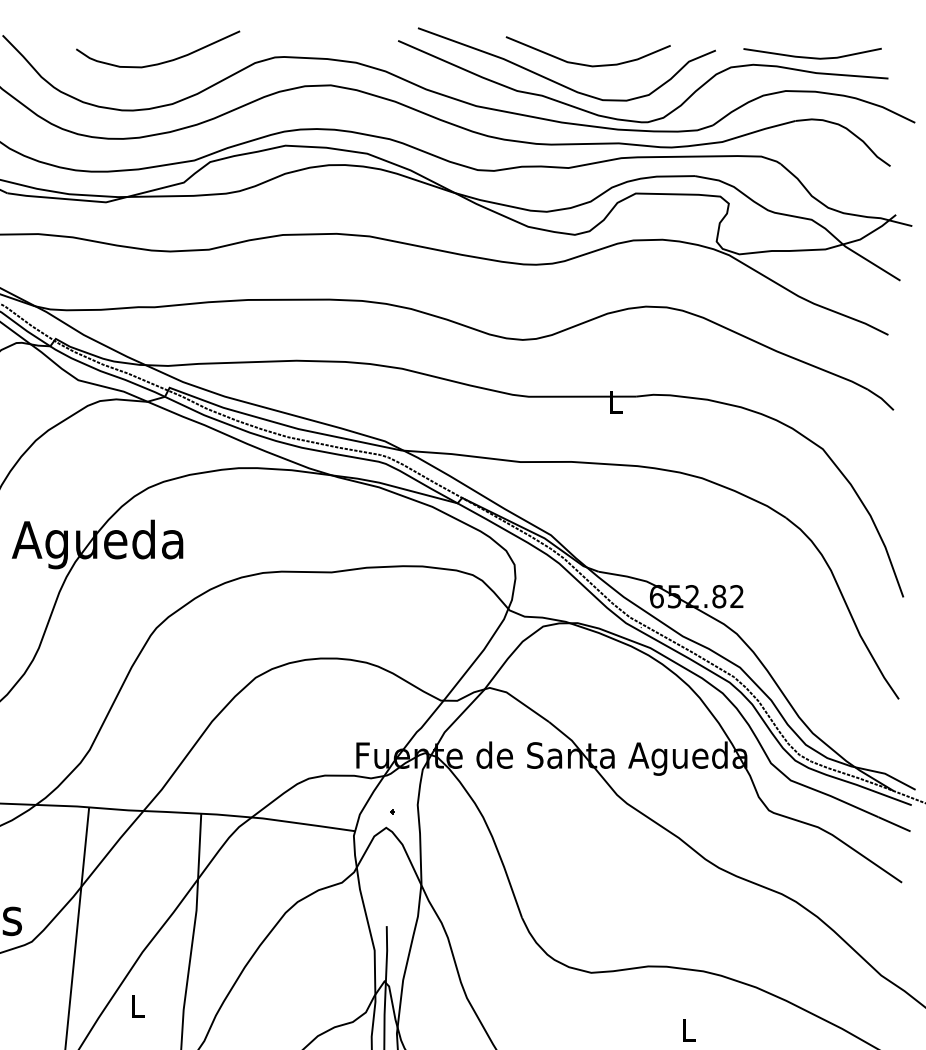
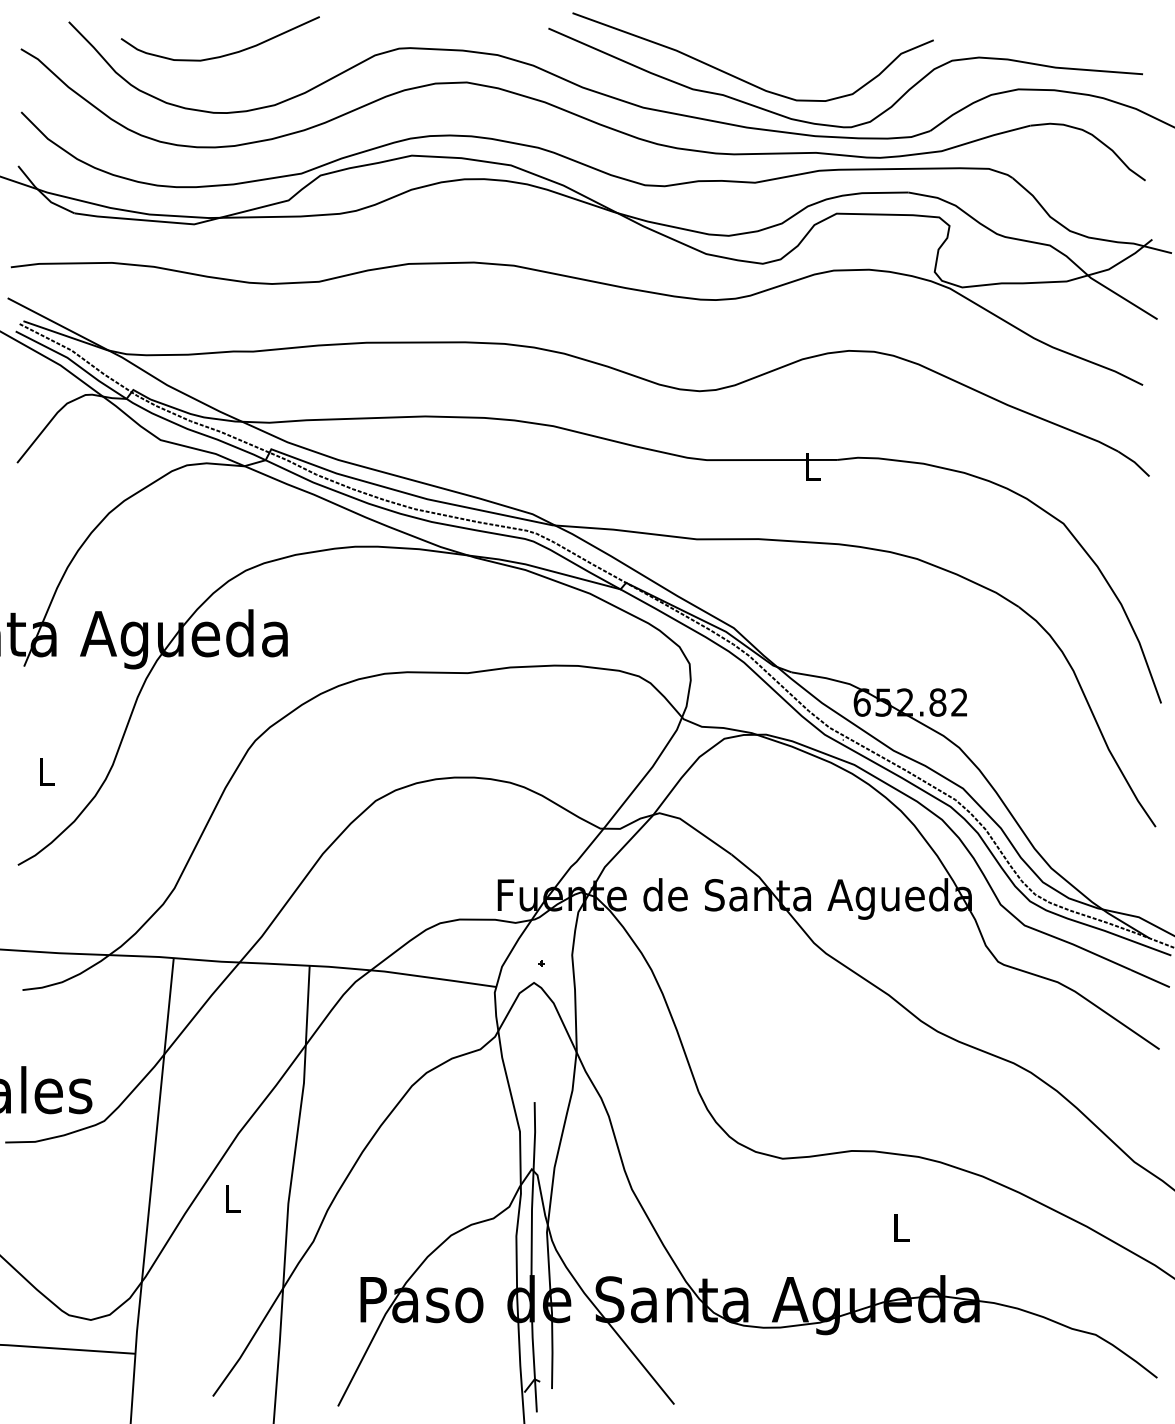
line: (812, 57) -> (1050, 48), removed
curve: (161, 62) -> (224, 54), moved
curve: (583, 63) -> (773, 56), removed

